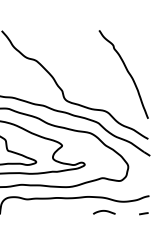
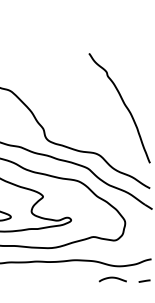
curve: (104, 211) -> (113, 278), moved

